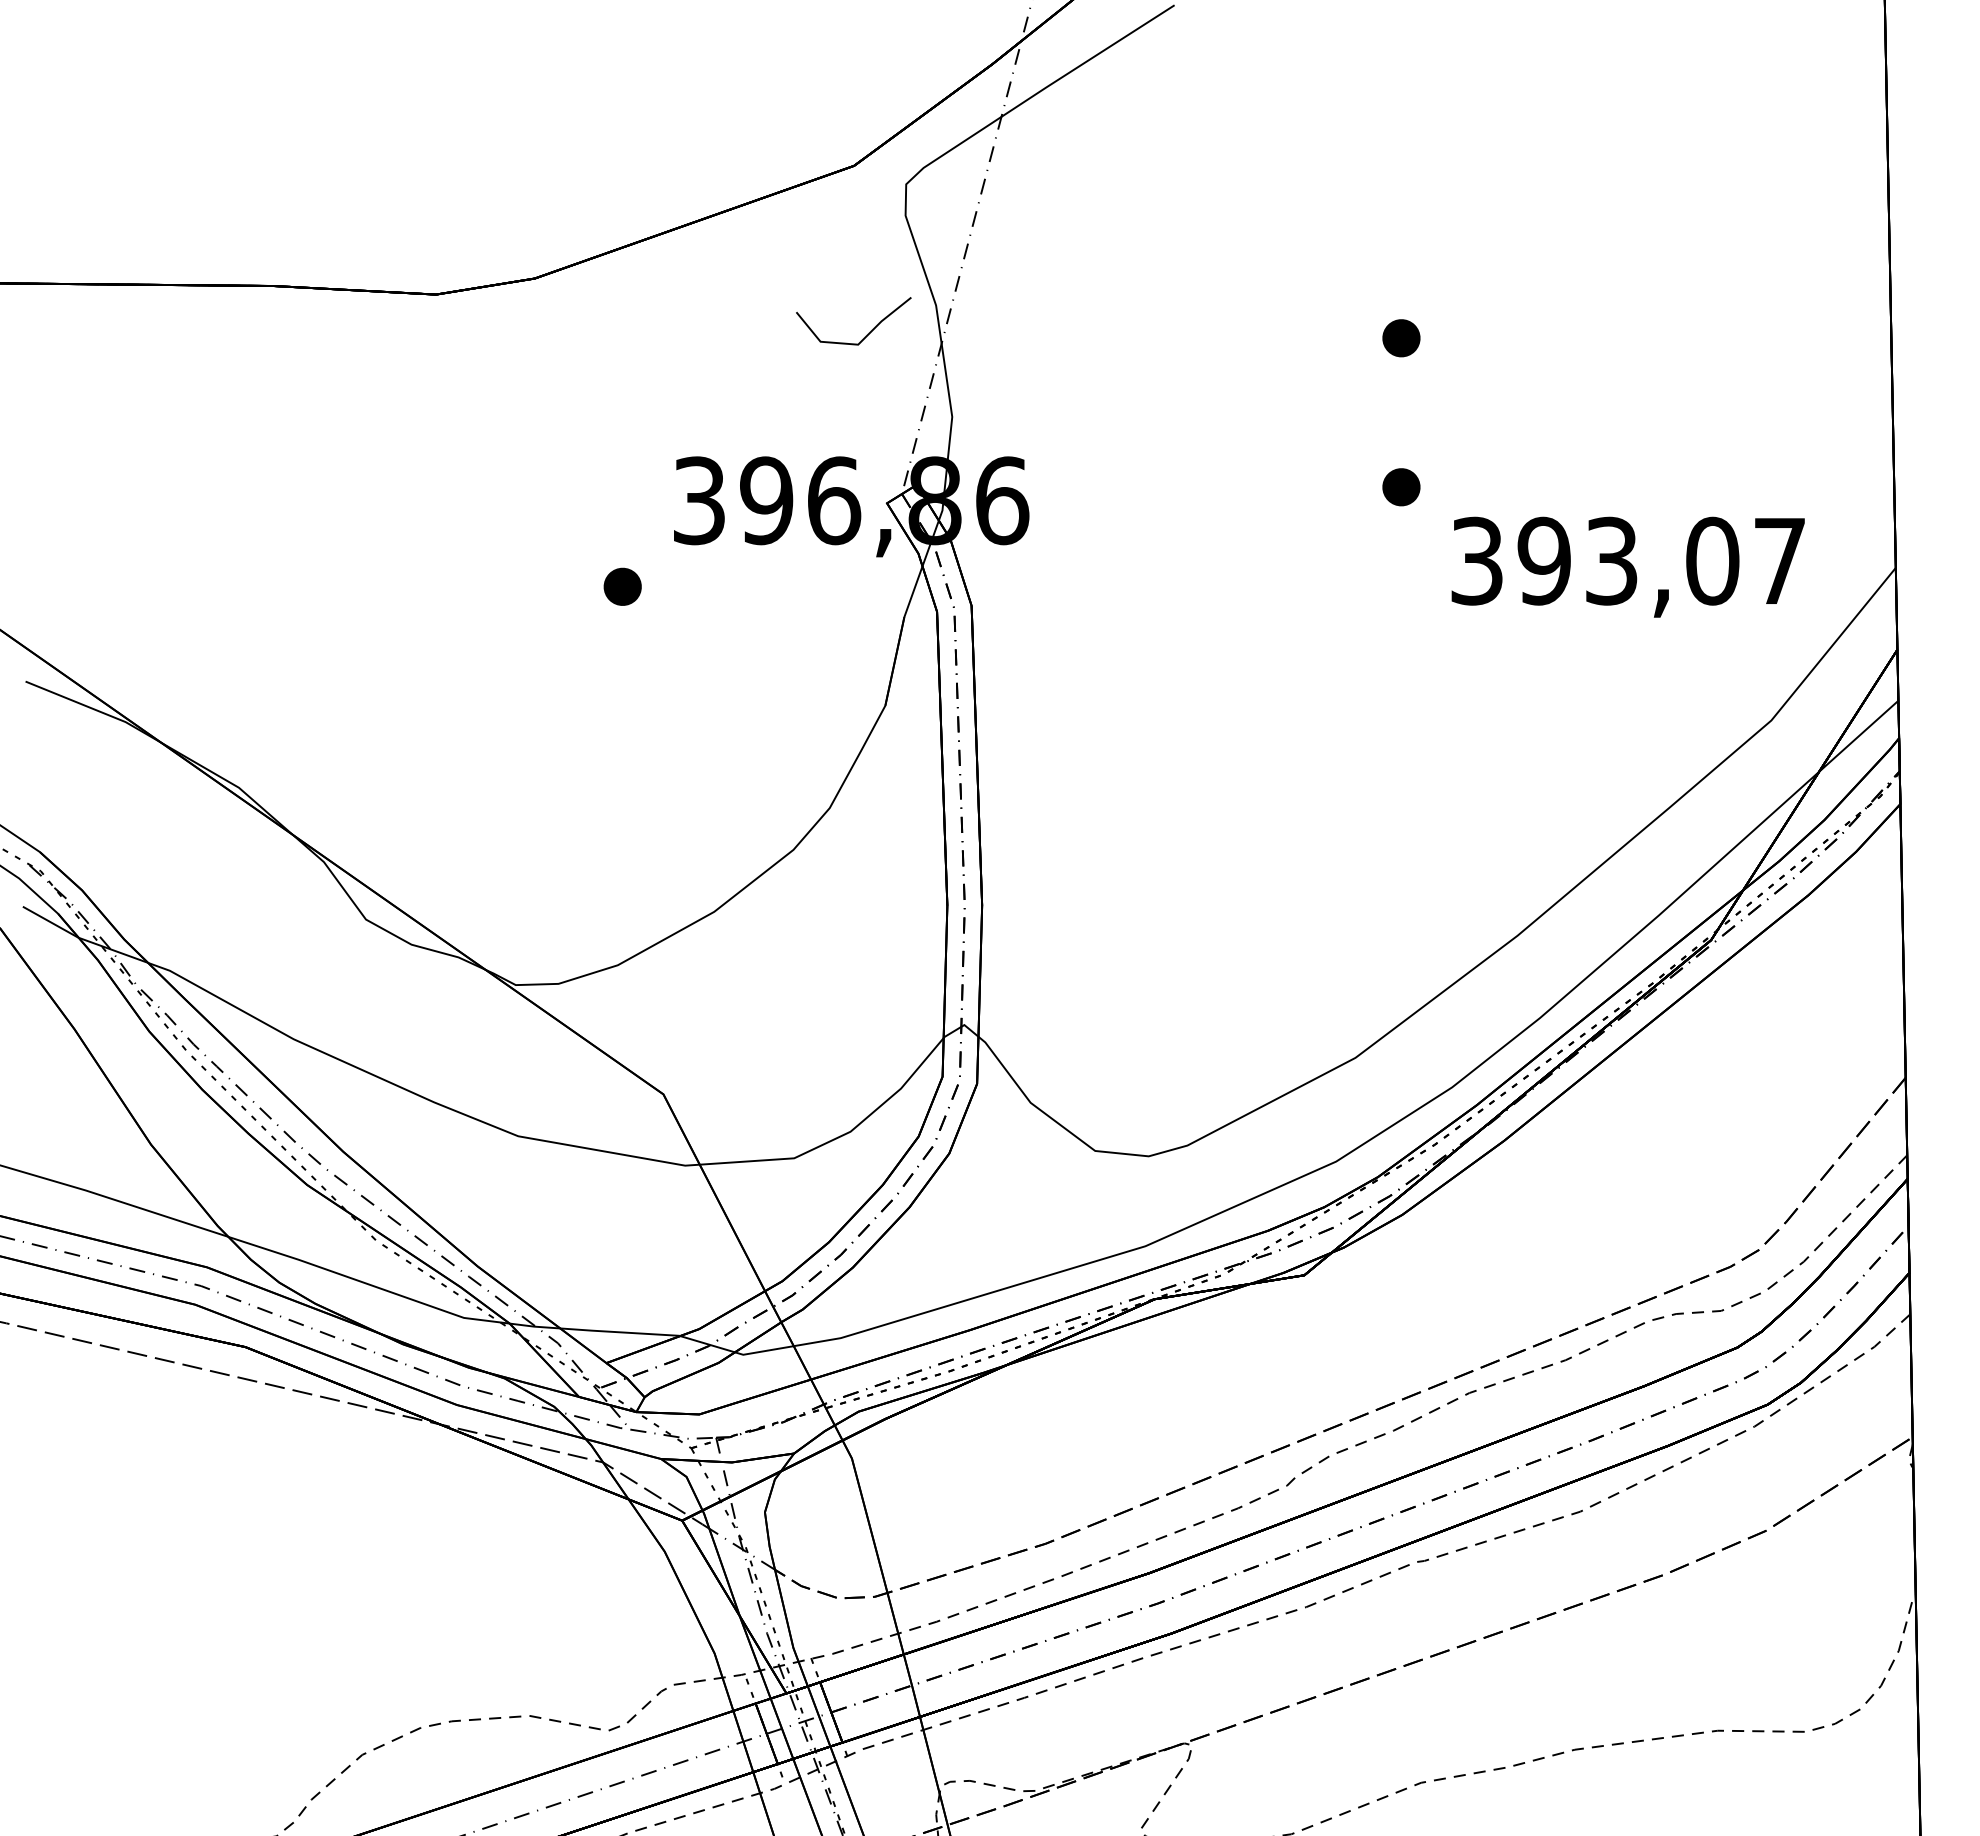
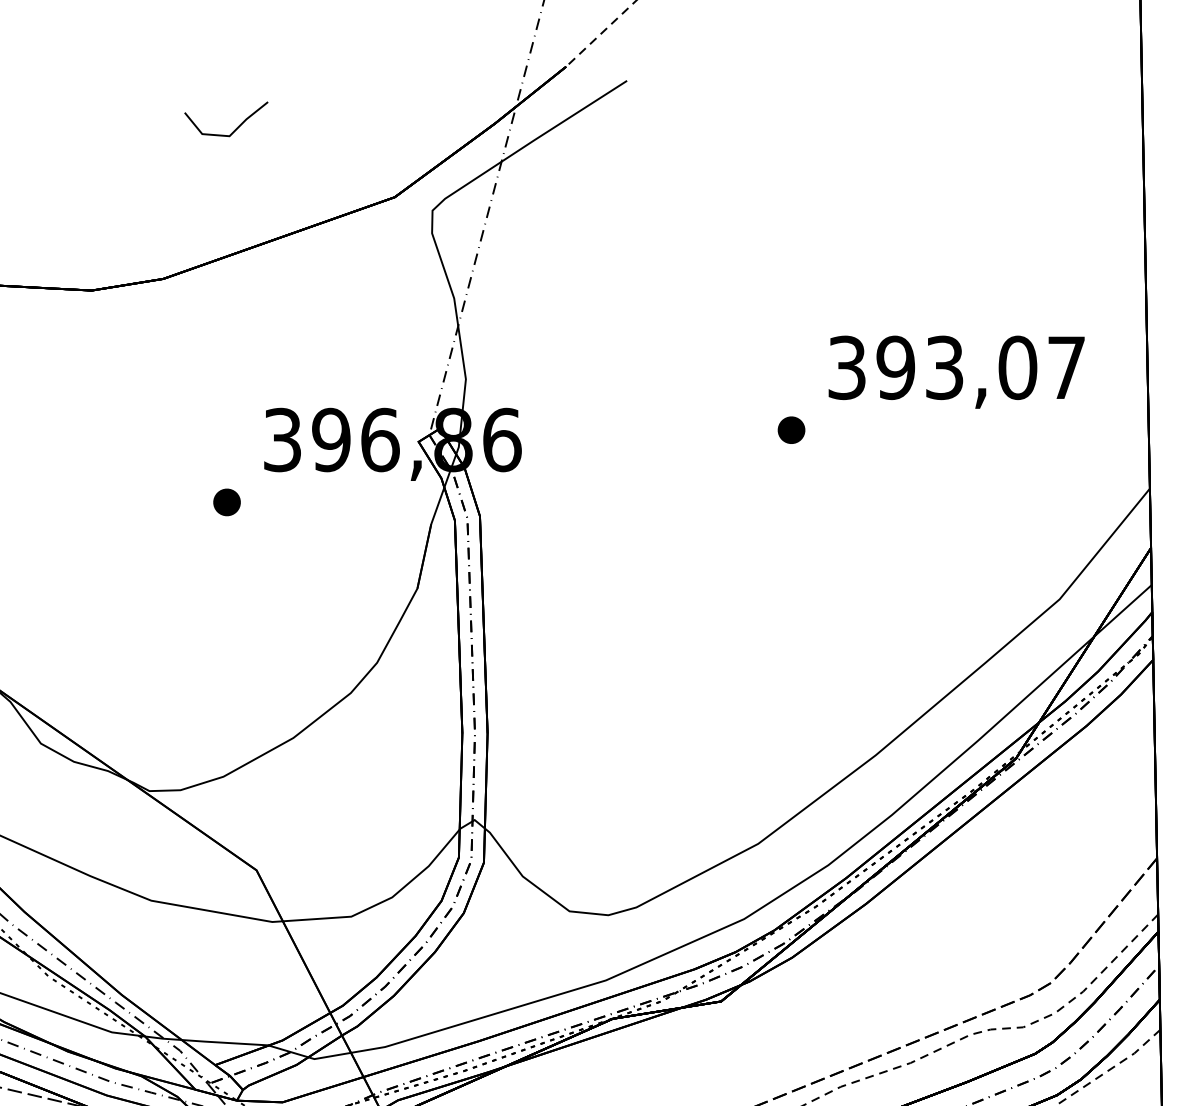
line: (867, 334) -> (236, 128), moved
part: (1401, 338) -> (791, 322), removed
text: (1627, 566) -> (956, 371), moved

